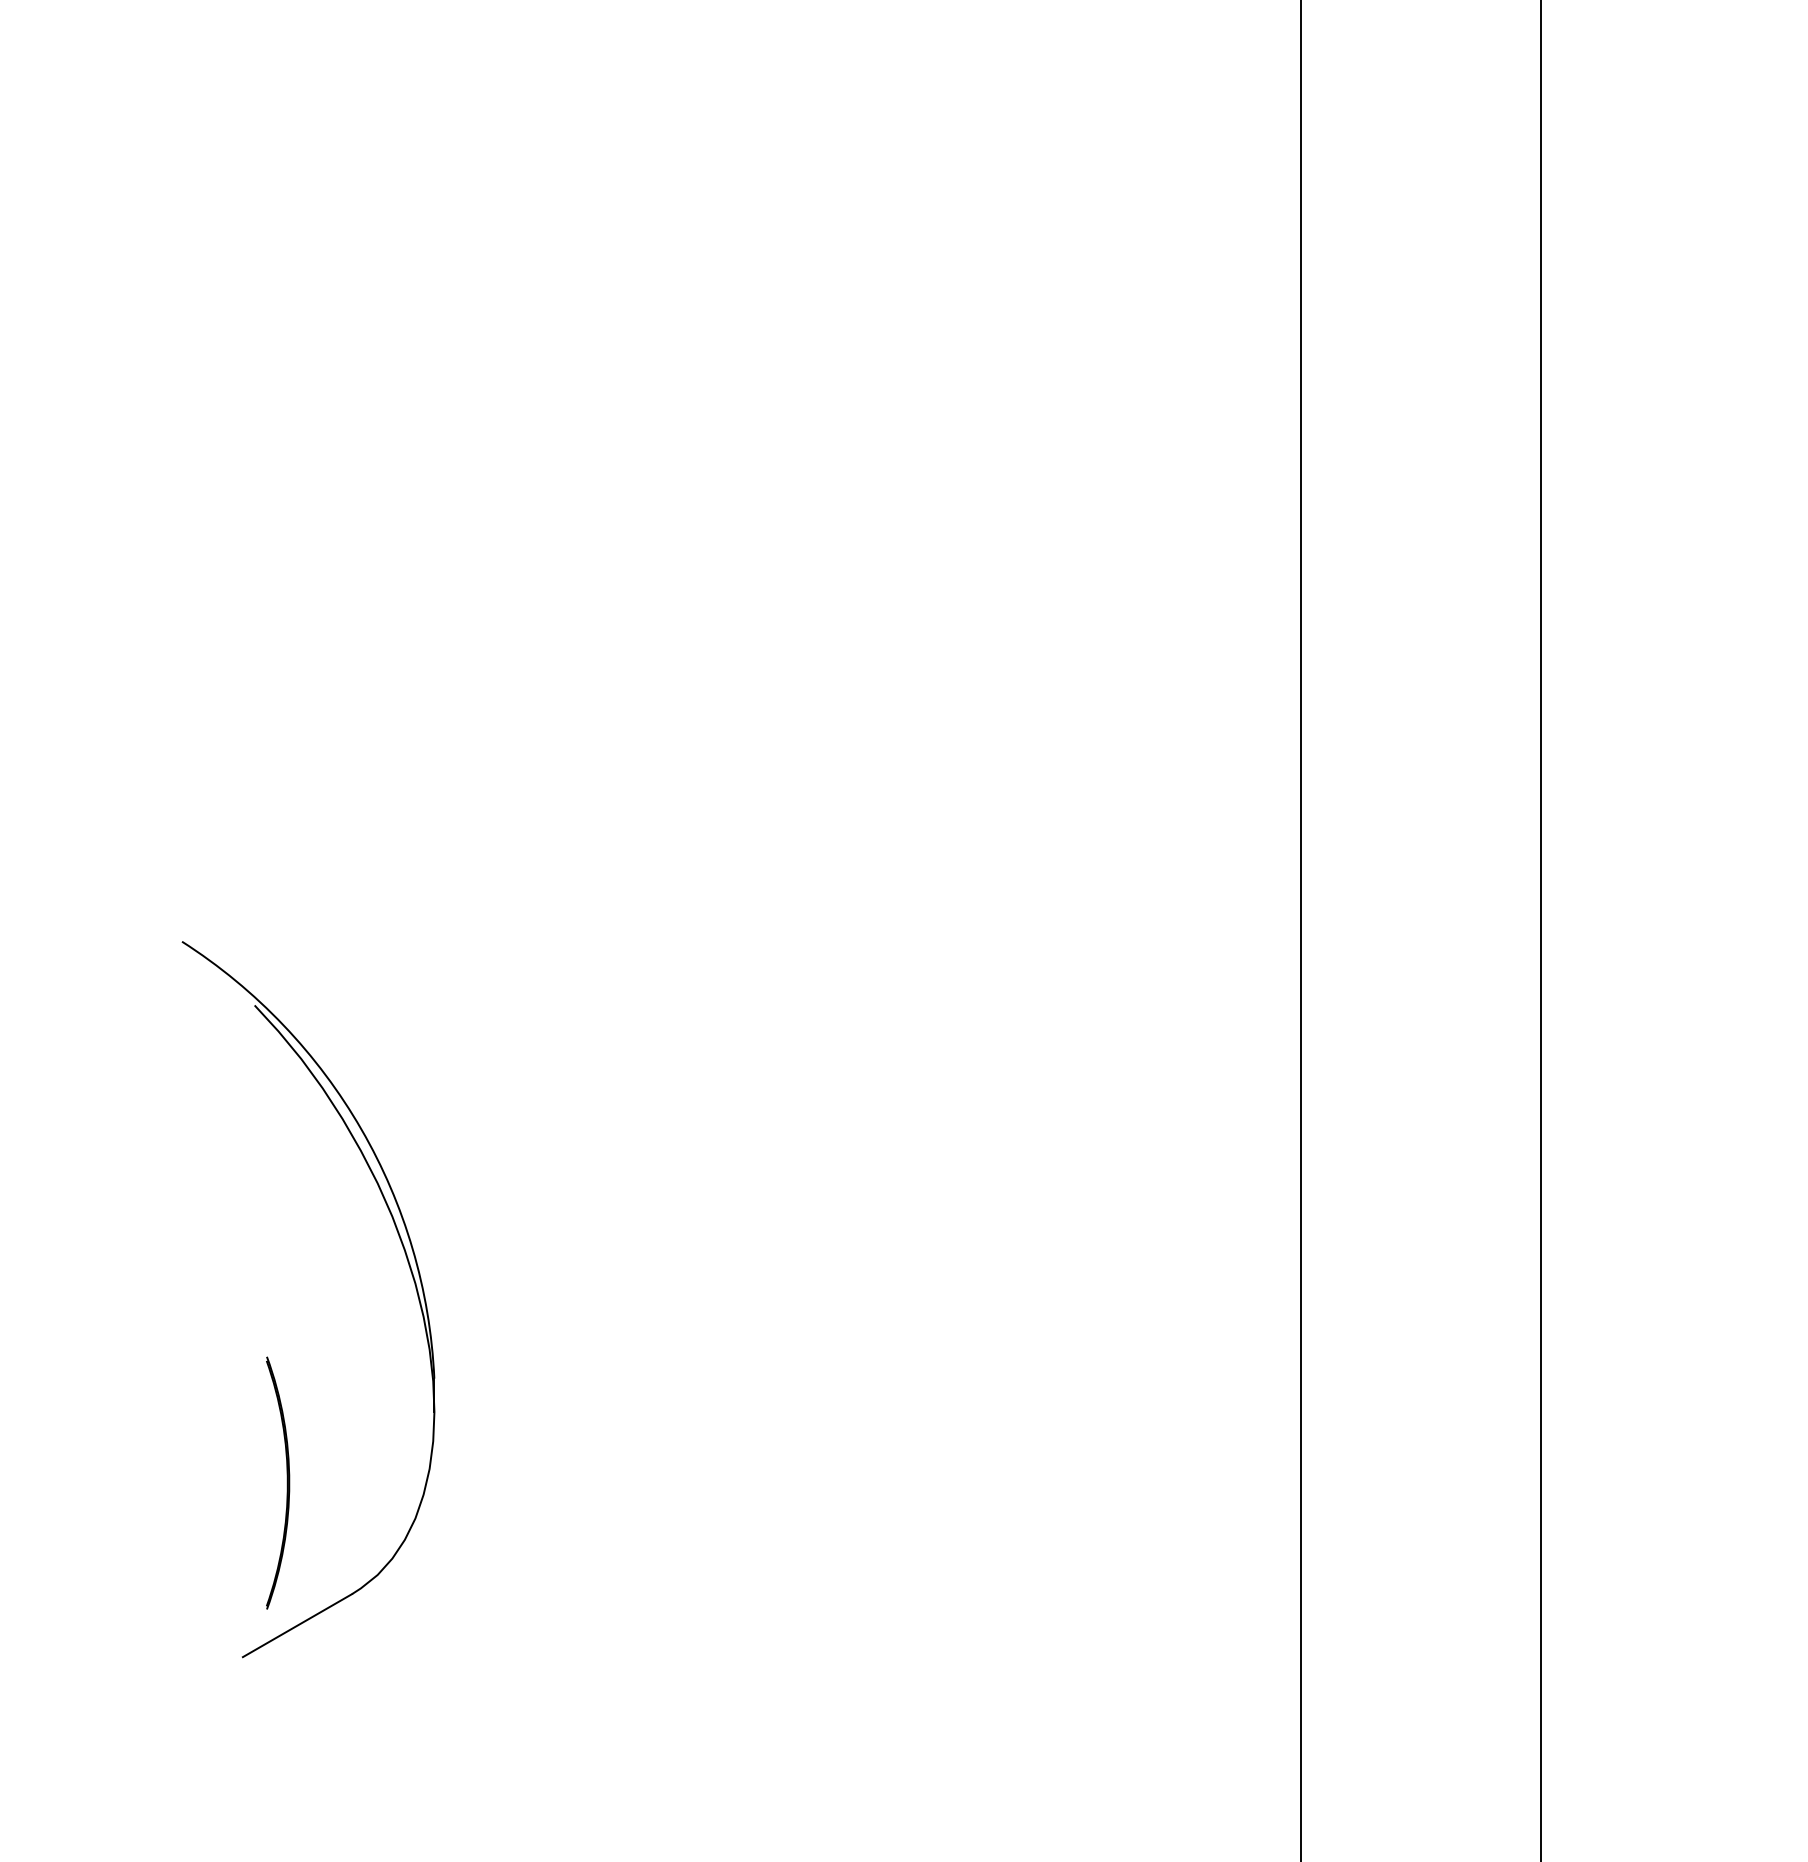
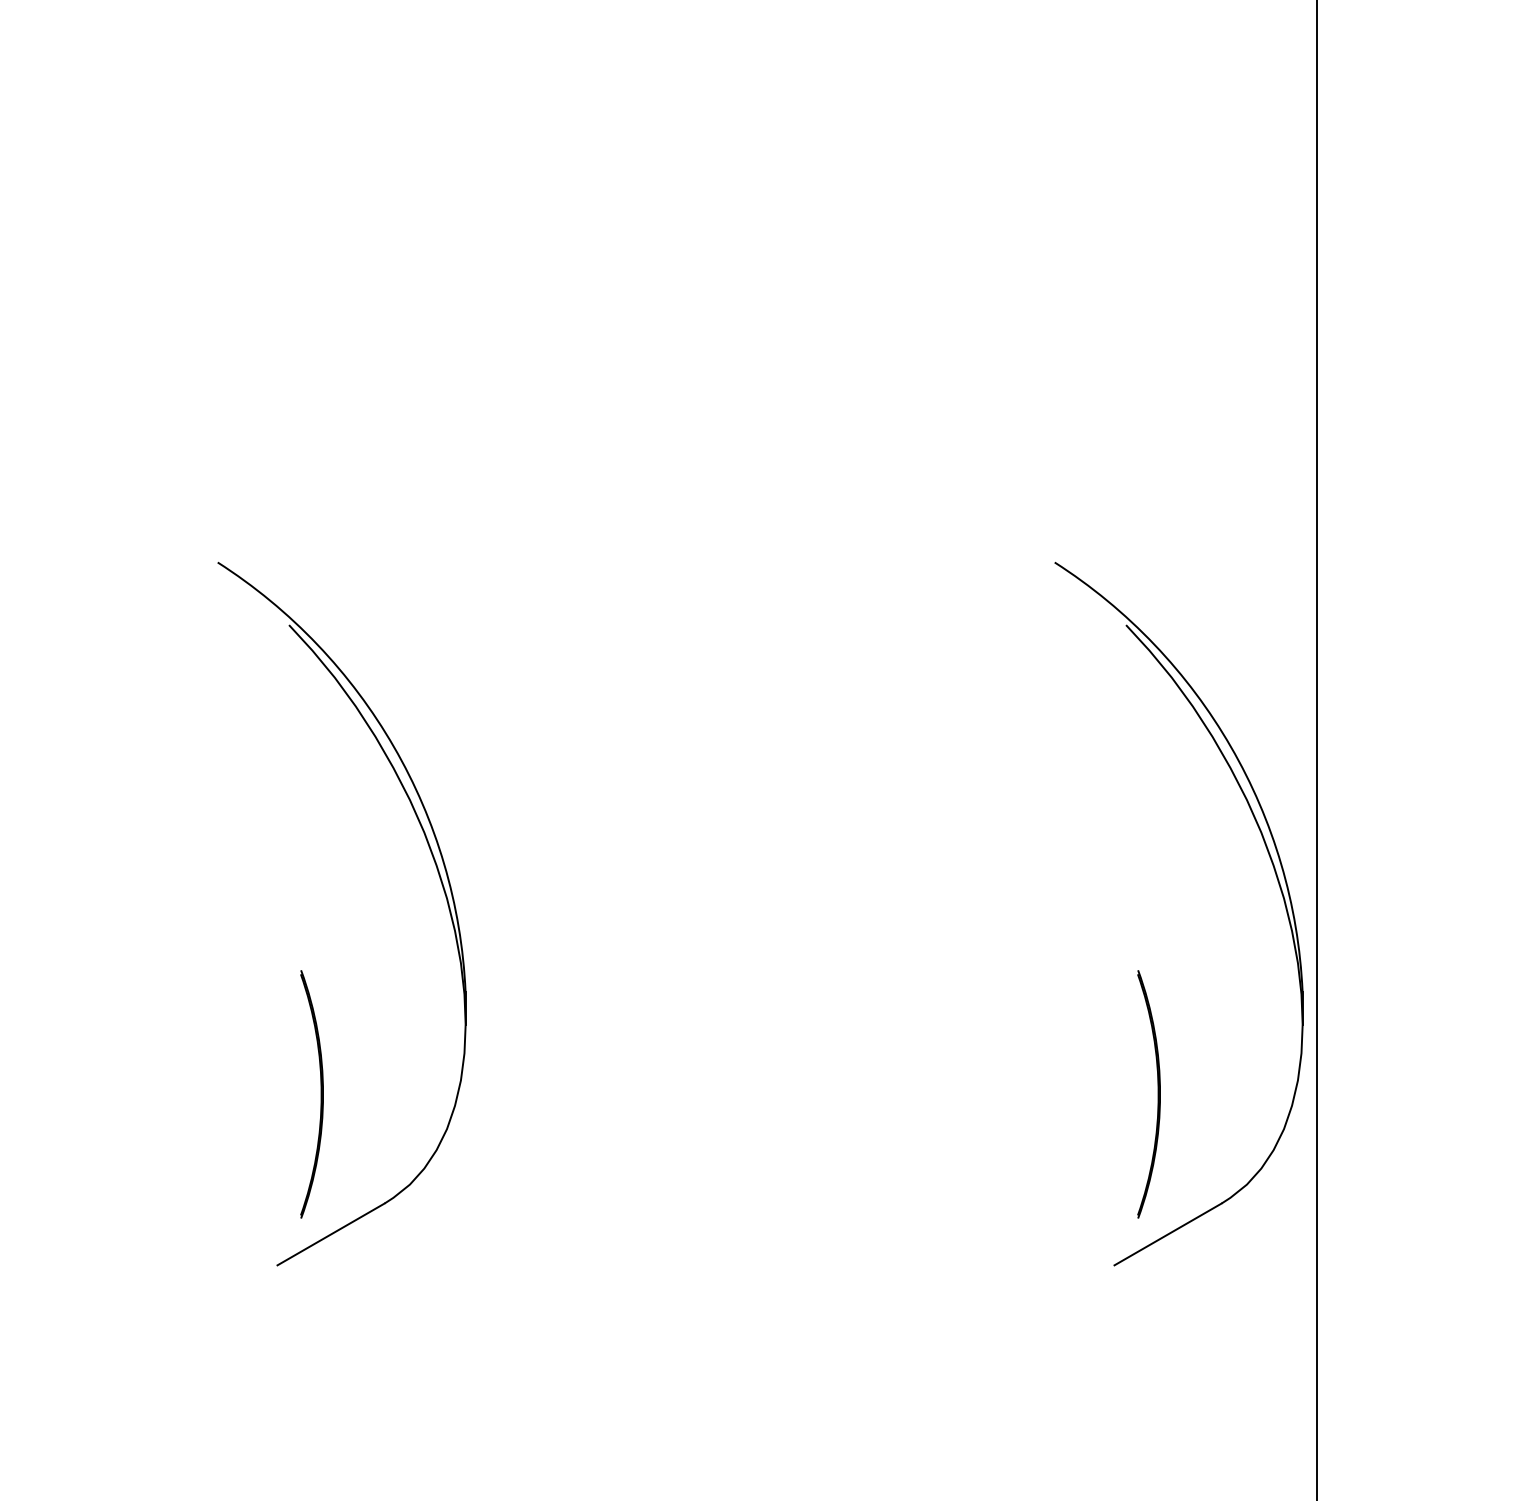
part: (1119, 1356) -> (1138, 970), added

